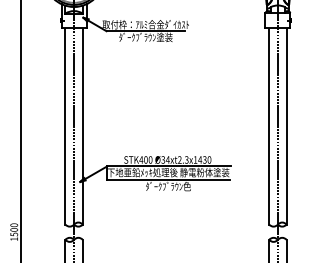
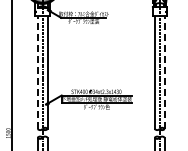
line: (65, 126) -> (37, 72), solid -> dashed
line: (286, 126) -> (164, 72), solid -> dashed

